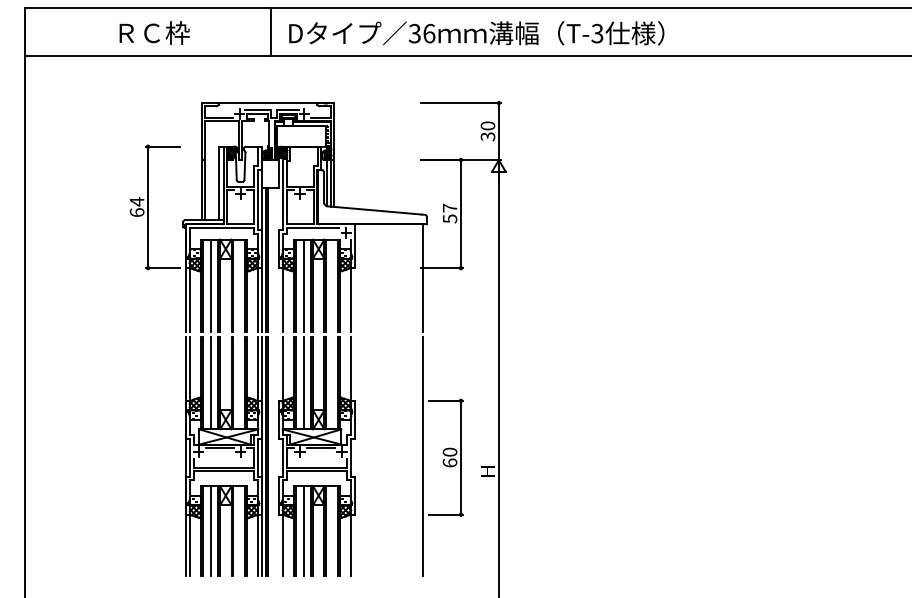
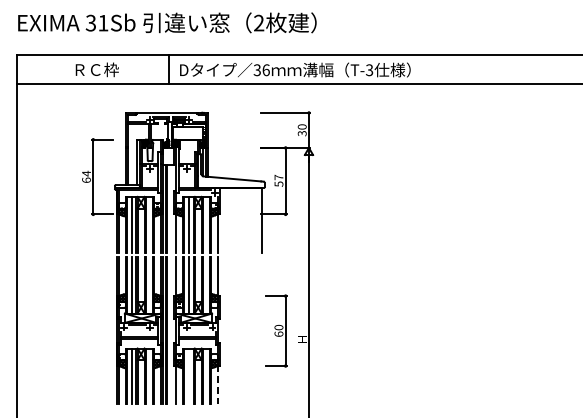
line: (423, 455) -> (262, 329), removed
line: (302, 530) -> (188, 375), removed
line: (351, 546) -> (218, 385), solid -> dashed

